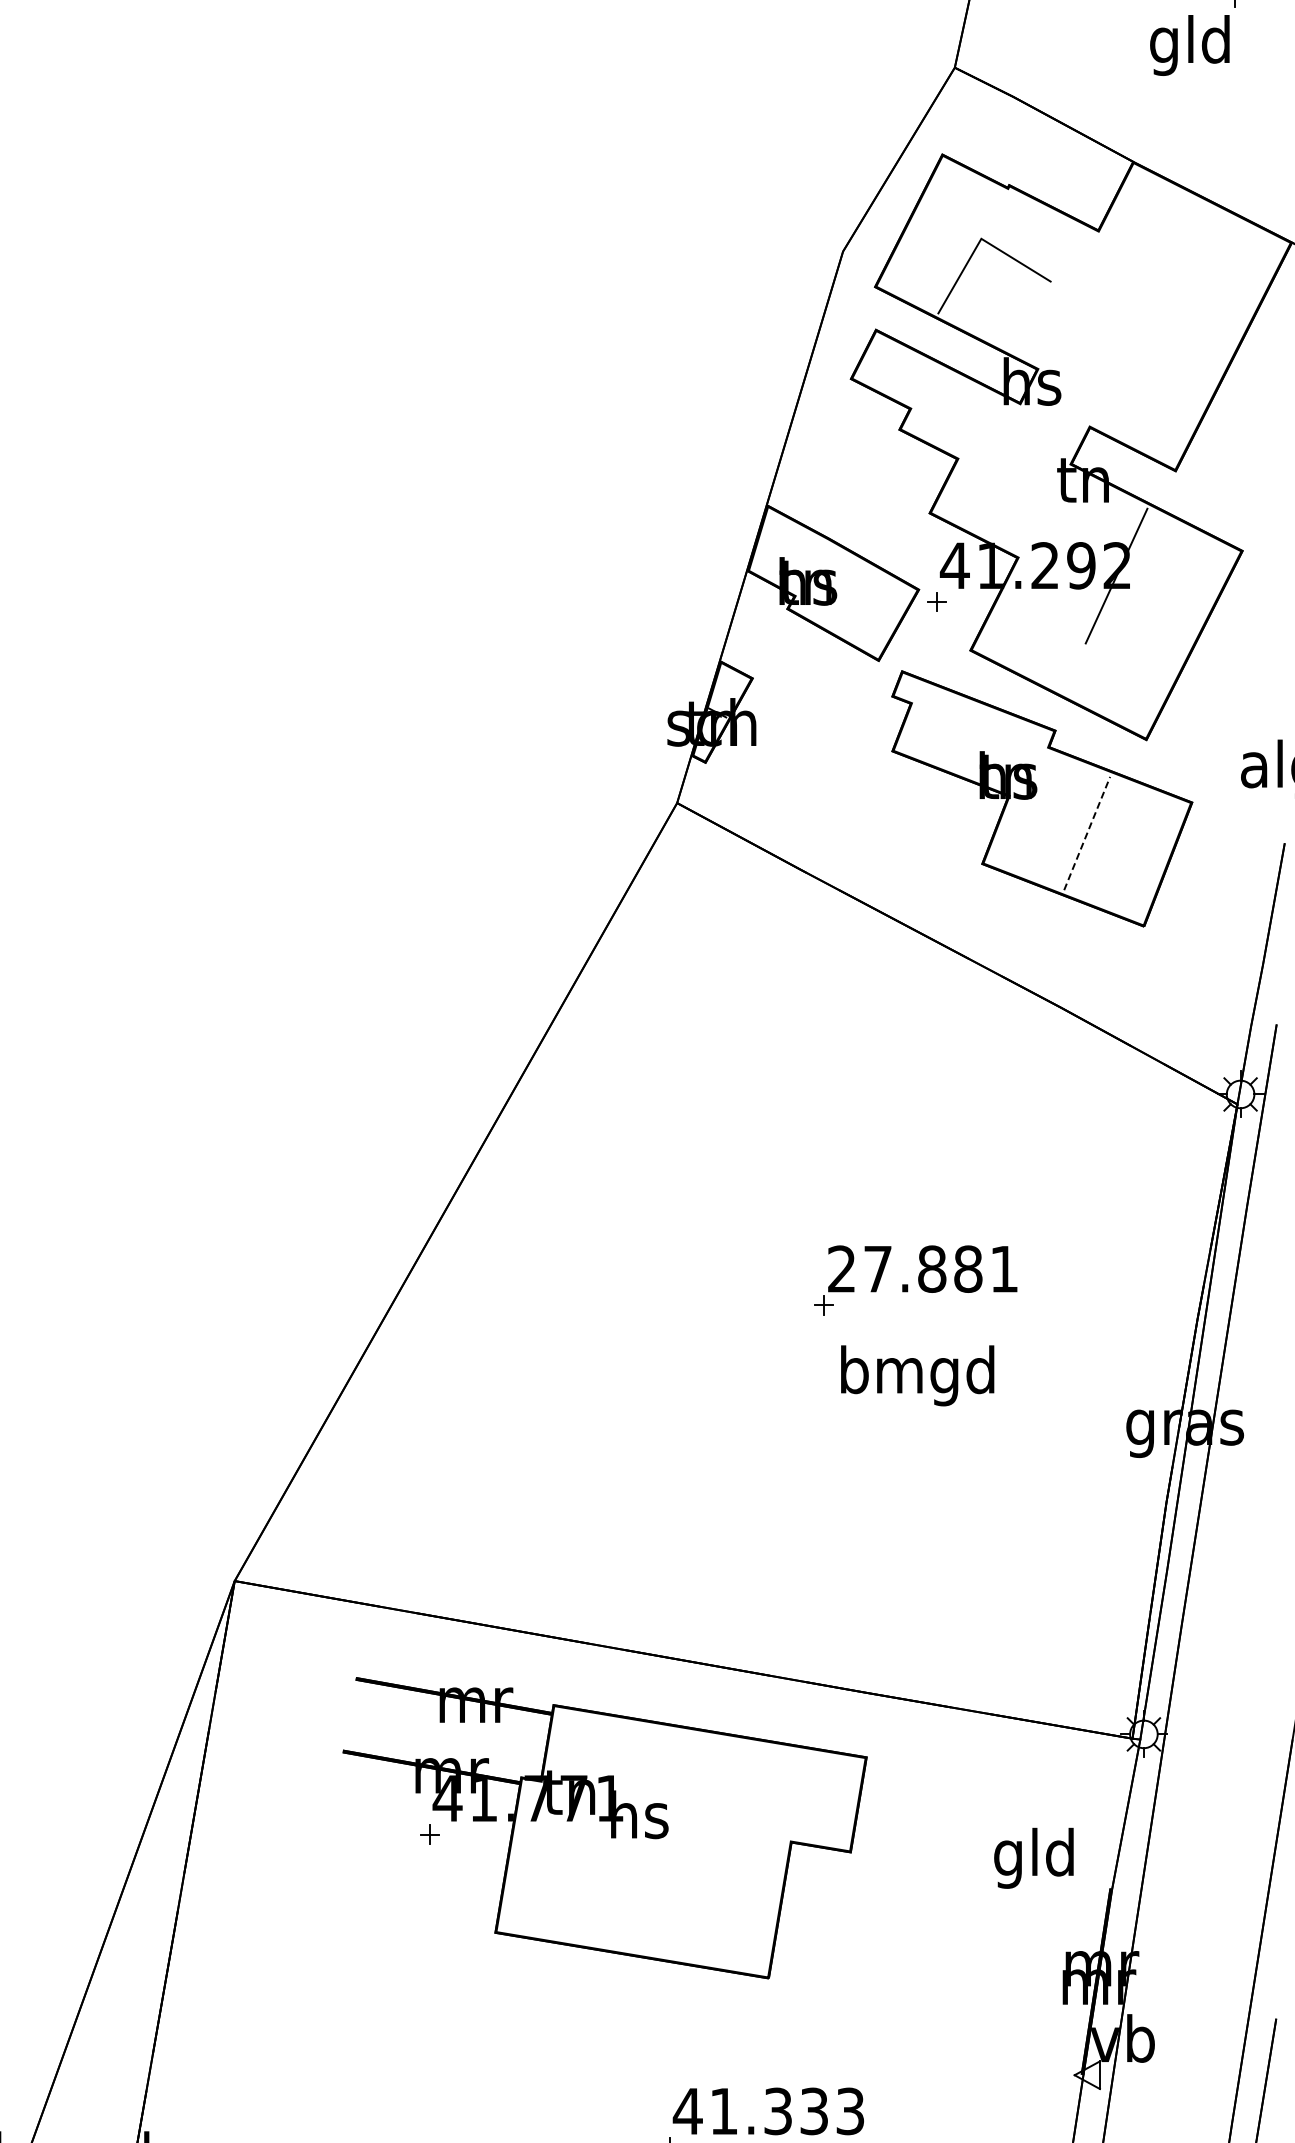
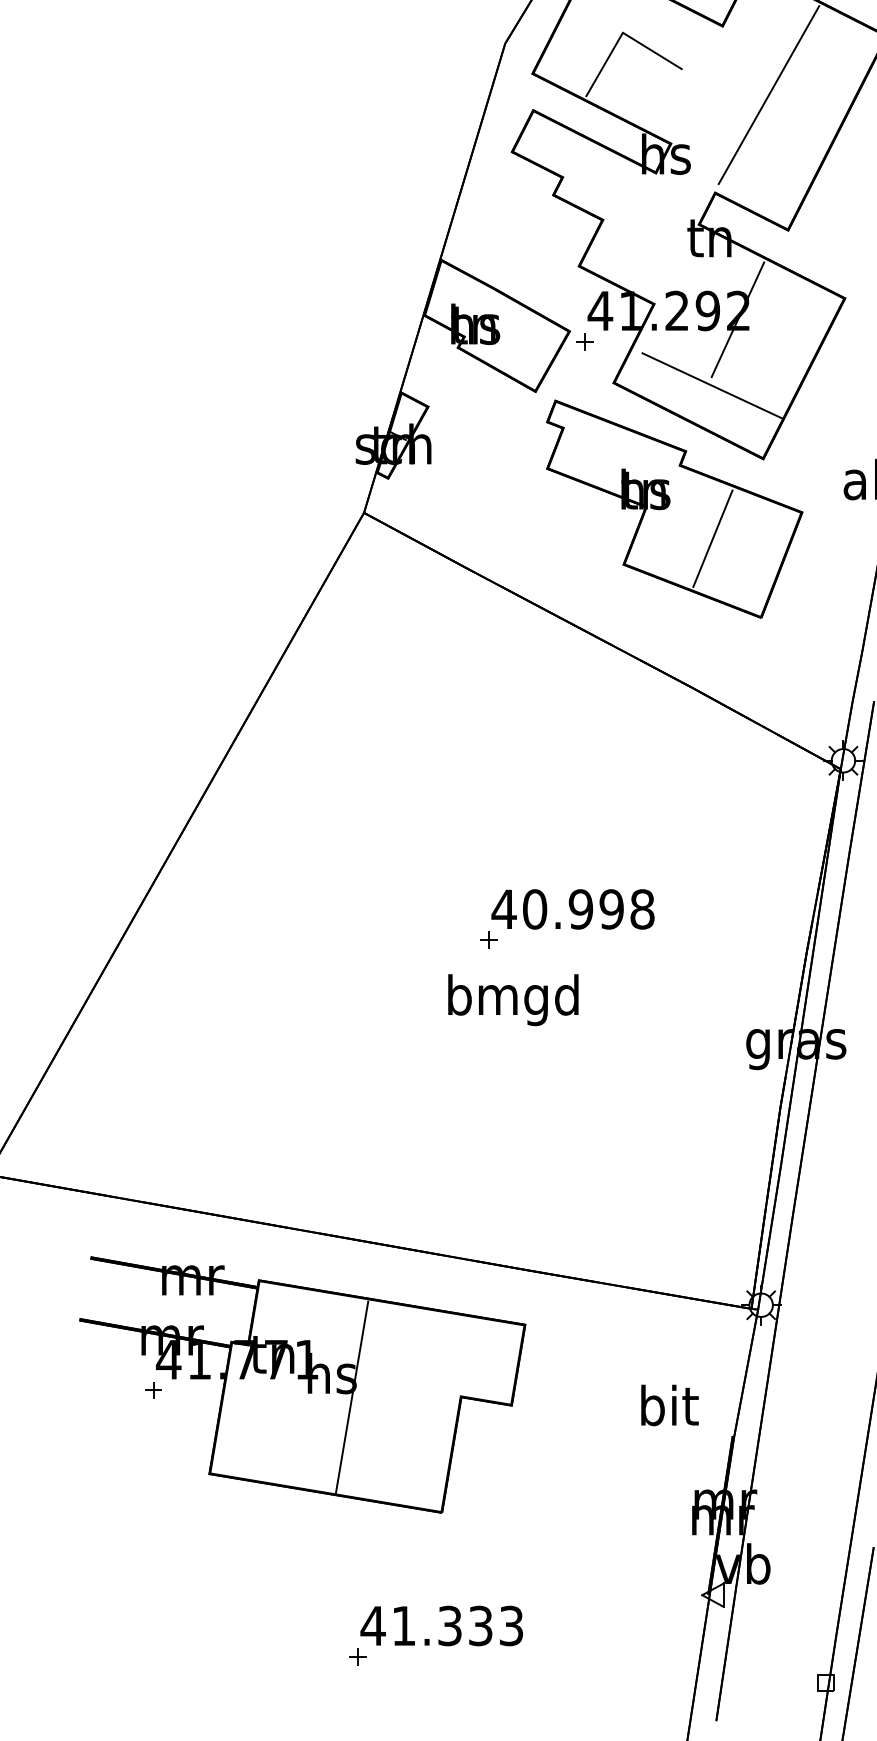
line: (1153, 311) -> (769, 94), added
line: (1086, 653) -> (712, 385), added
line: (1087, 833) -> (713, 538), dashed -> solid
text: (922, 1268) -> (572, 908), 27.881 -> 40.998
text: (917, 1375) -> (513, 999), moved
line: (663, 1842) -> (352, 1397), added
text: (1033, 1857) -> (667, 1409), gld -> bit

